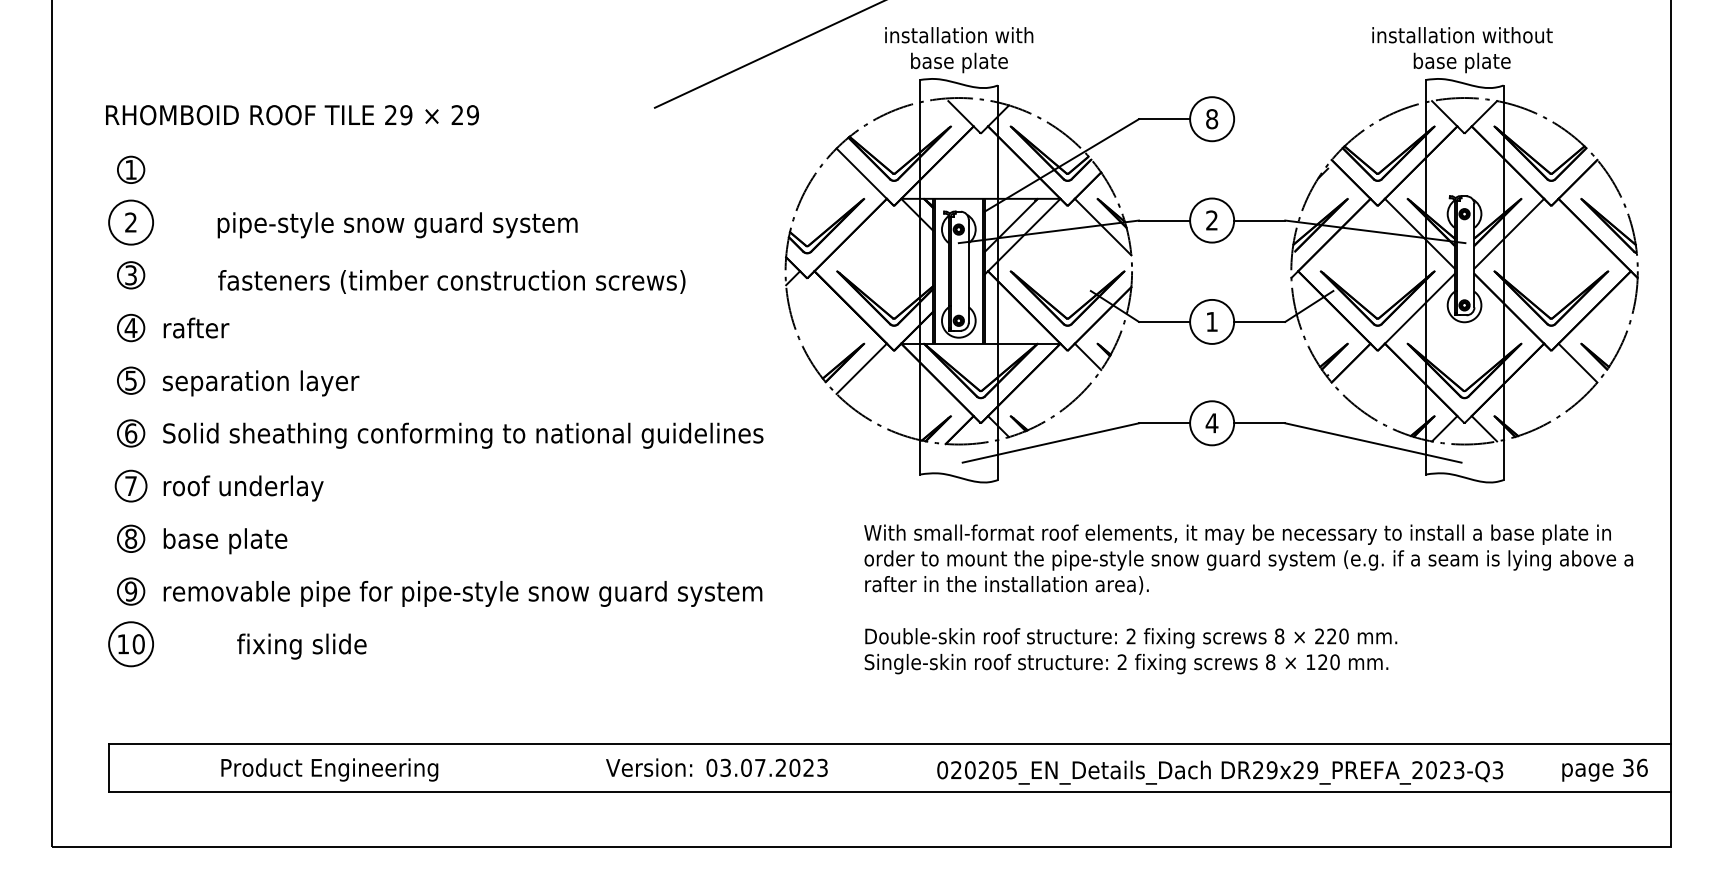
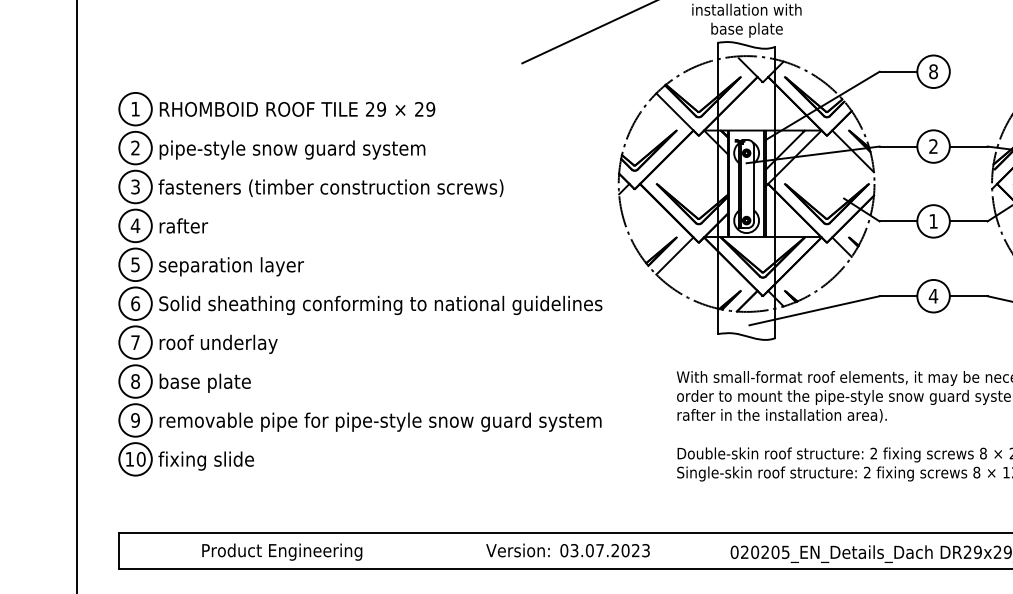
text: (292, 115) -> (297, 109), moved
circle: (131, 169) -> (135, 108), size x1.67
text: (397, 225) -> (292, 150), moved
circle: (131, 275) -> (135, 187), size x1.67
text: (451, 281) -> (330, 187), moved
circle: (131, 328) -> (135, 226), size x1.67
circle: (131, 380) -> (135, 264), size x1.67
circle: (131, 433) -> (135, 303), size x1.67
circle: (131, 486) -> (135, 342), size x1.43
circle: (131, 538) -> (135, 381), size x1.67
circle: (131, 591) -> (135, 420), size x1.67
text: (301, 646) -> (206, 461), moved

